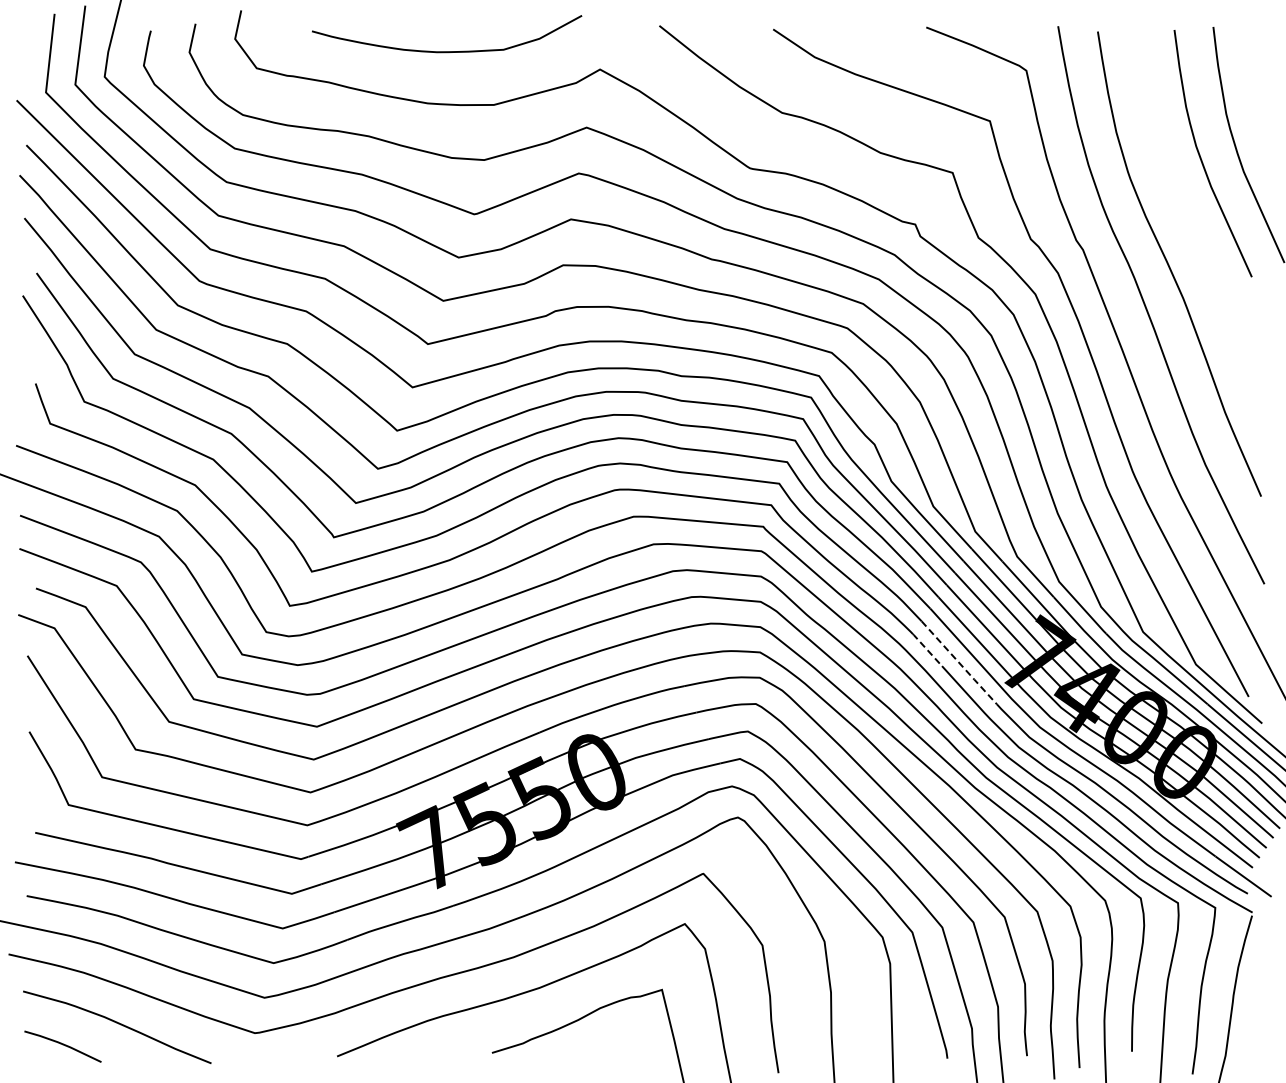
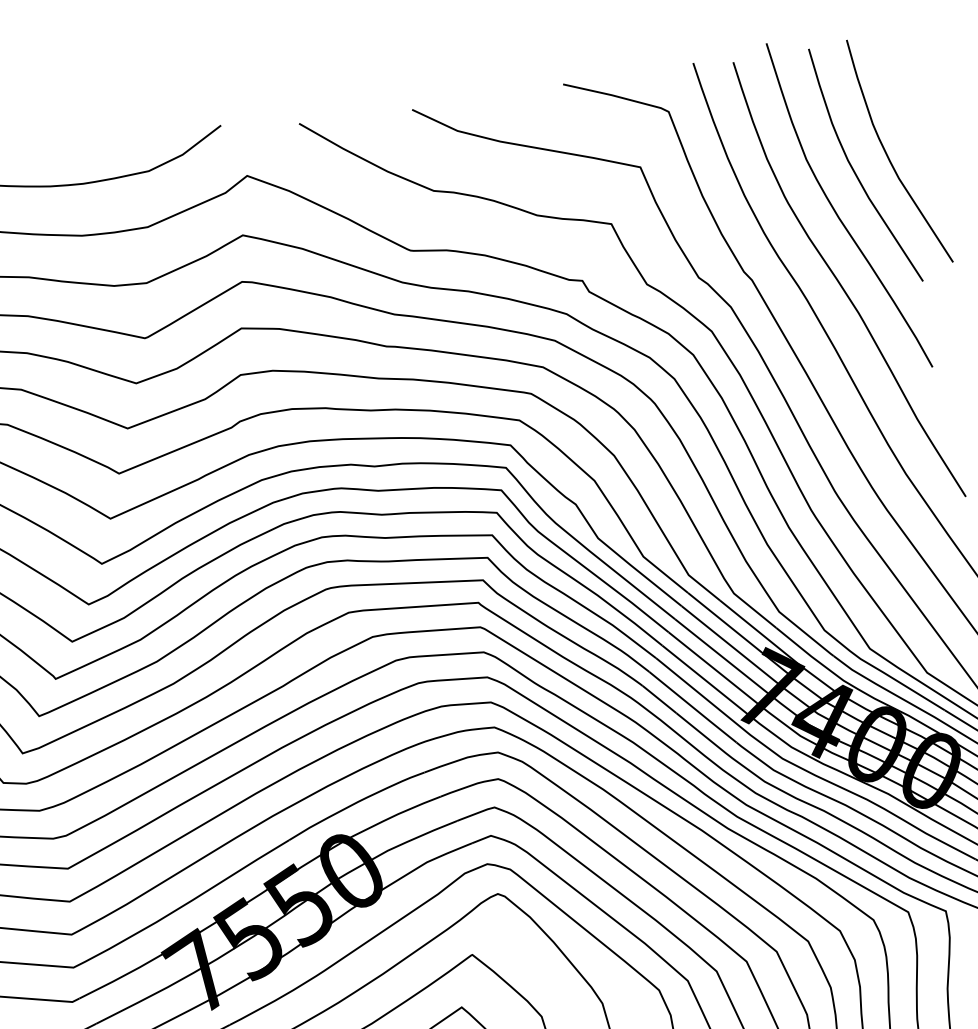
curve: (1176, 193) -> (835, 210), added
line: (927, 649) -> (659, 698), dashed -> solid
line: (959, 663) -> (693, 707), dashed -> solid

